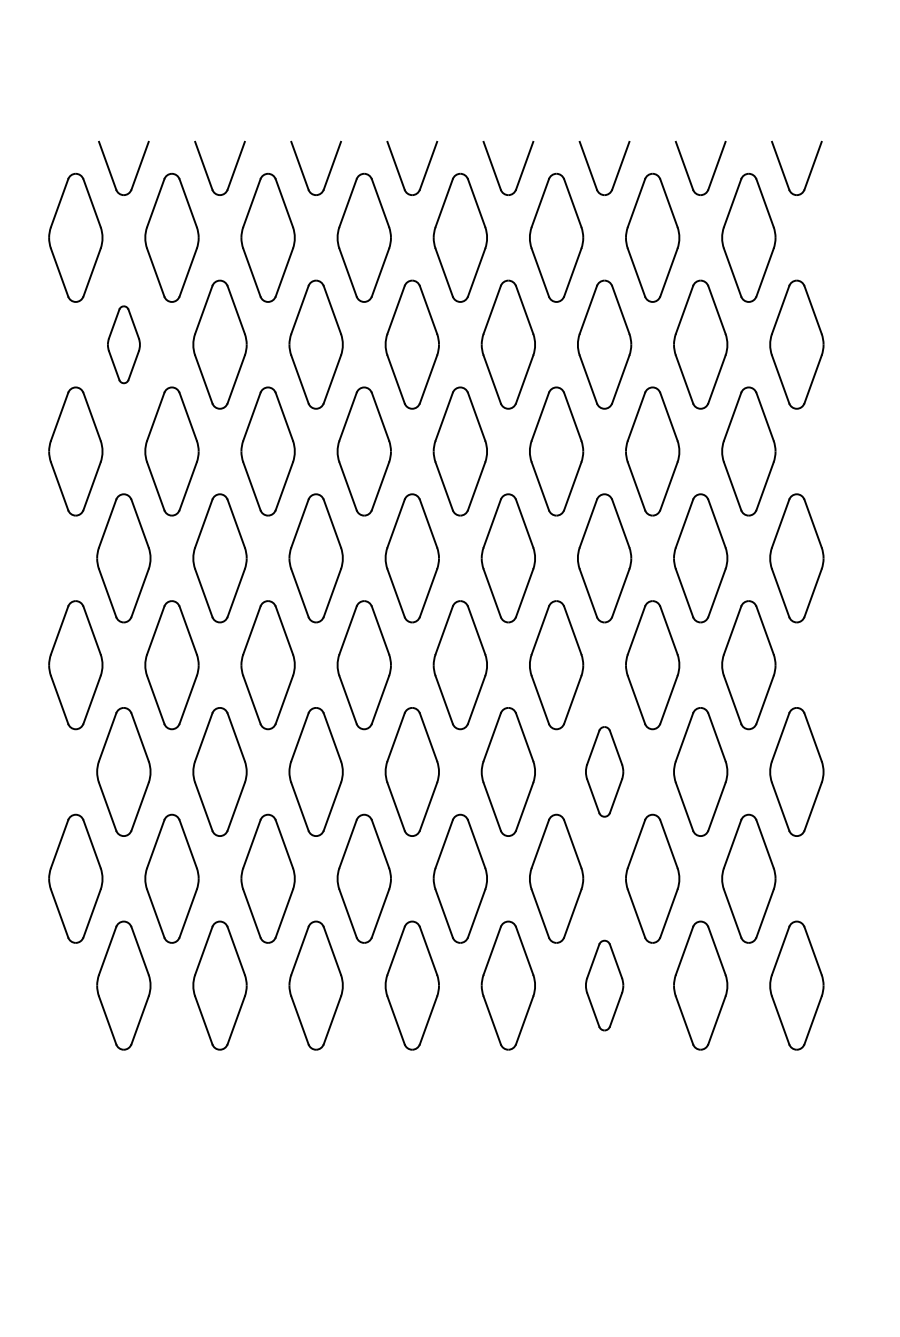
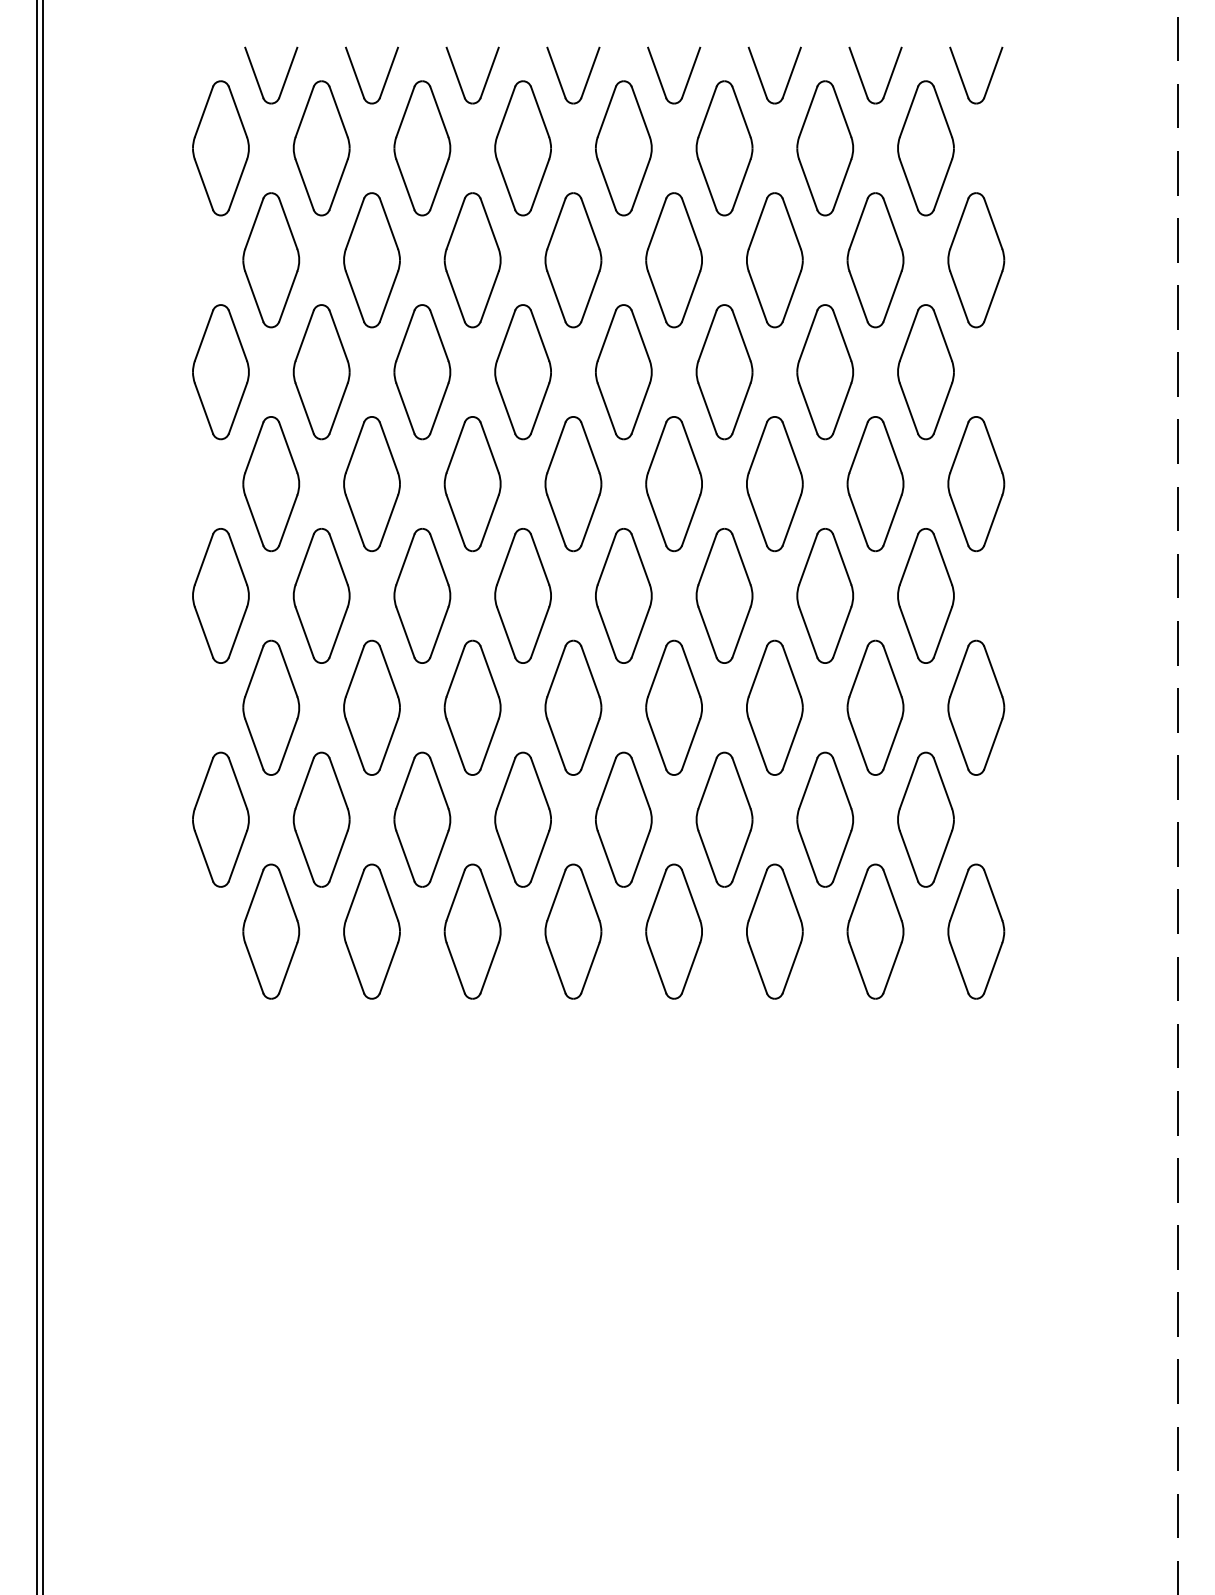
part: (124, 344) -> (271, 260), size x1.67
part: (604, 771) -> (774, 707), size x1.43
part: (604, 985) -> (774, 931), size x1.43

